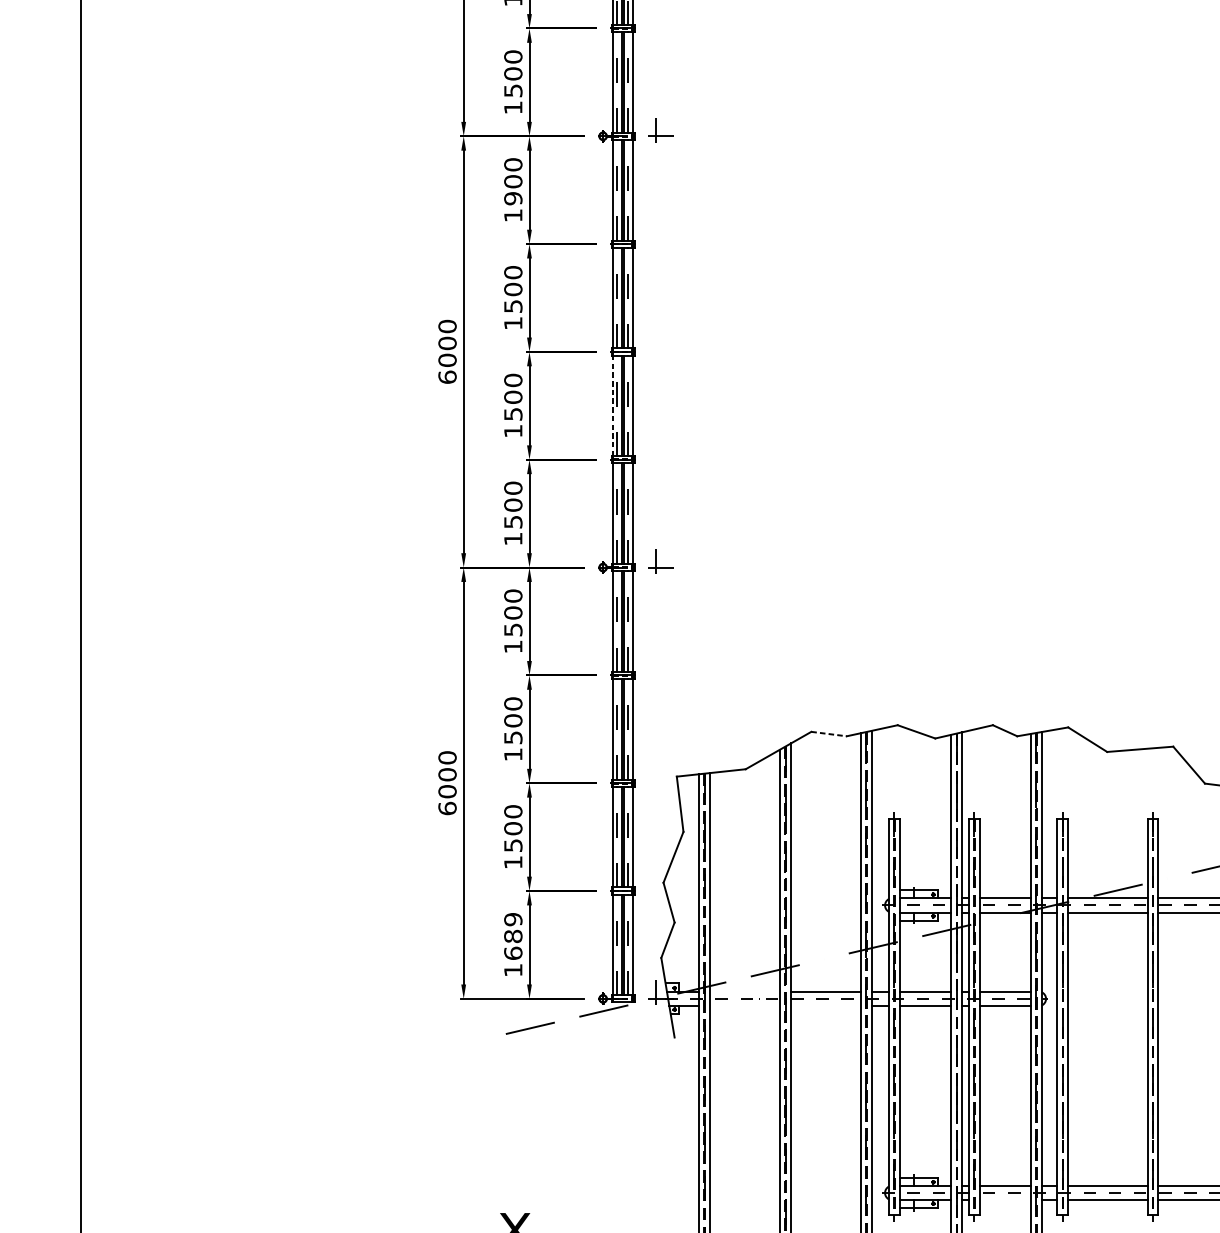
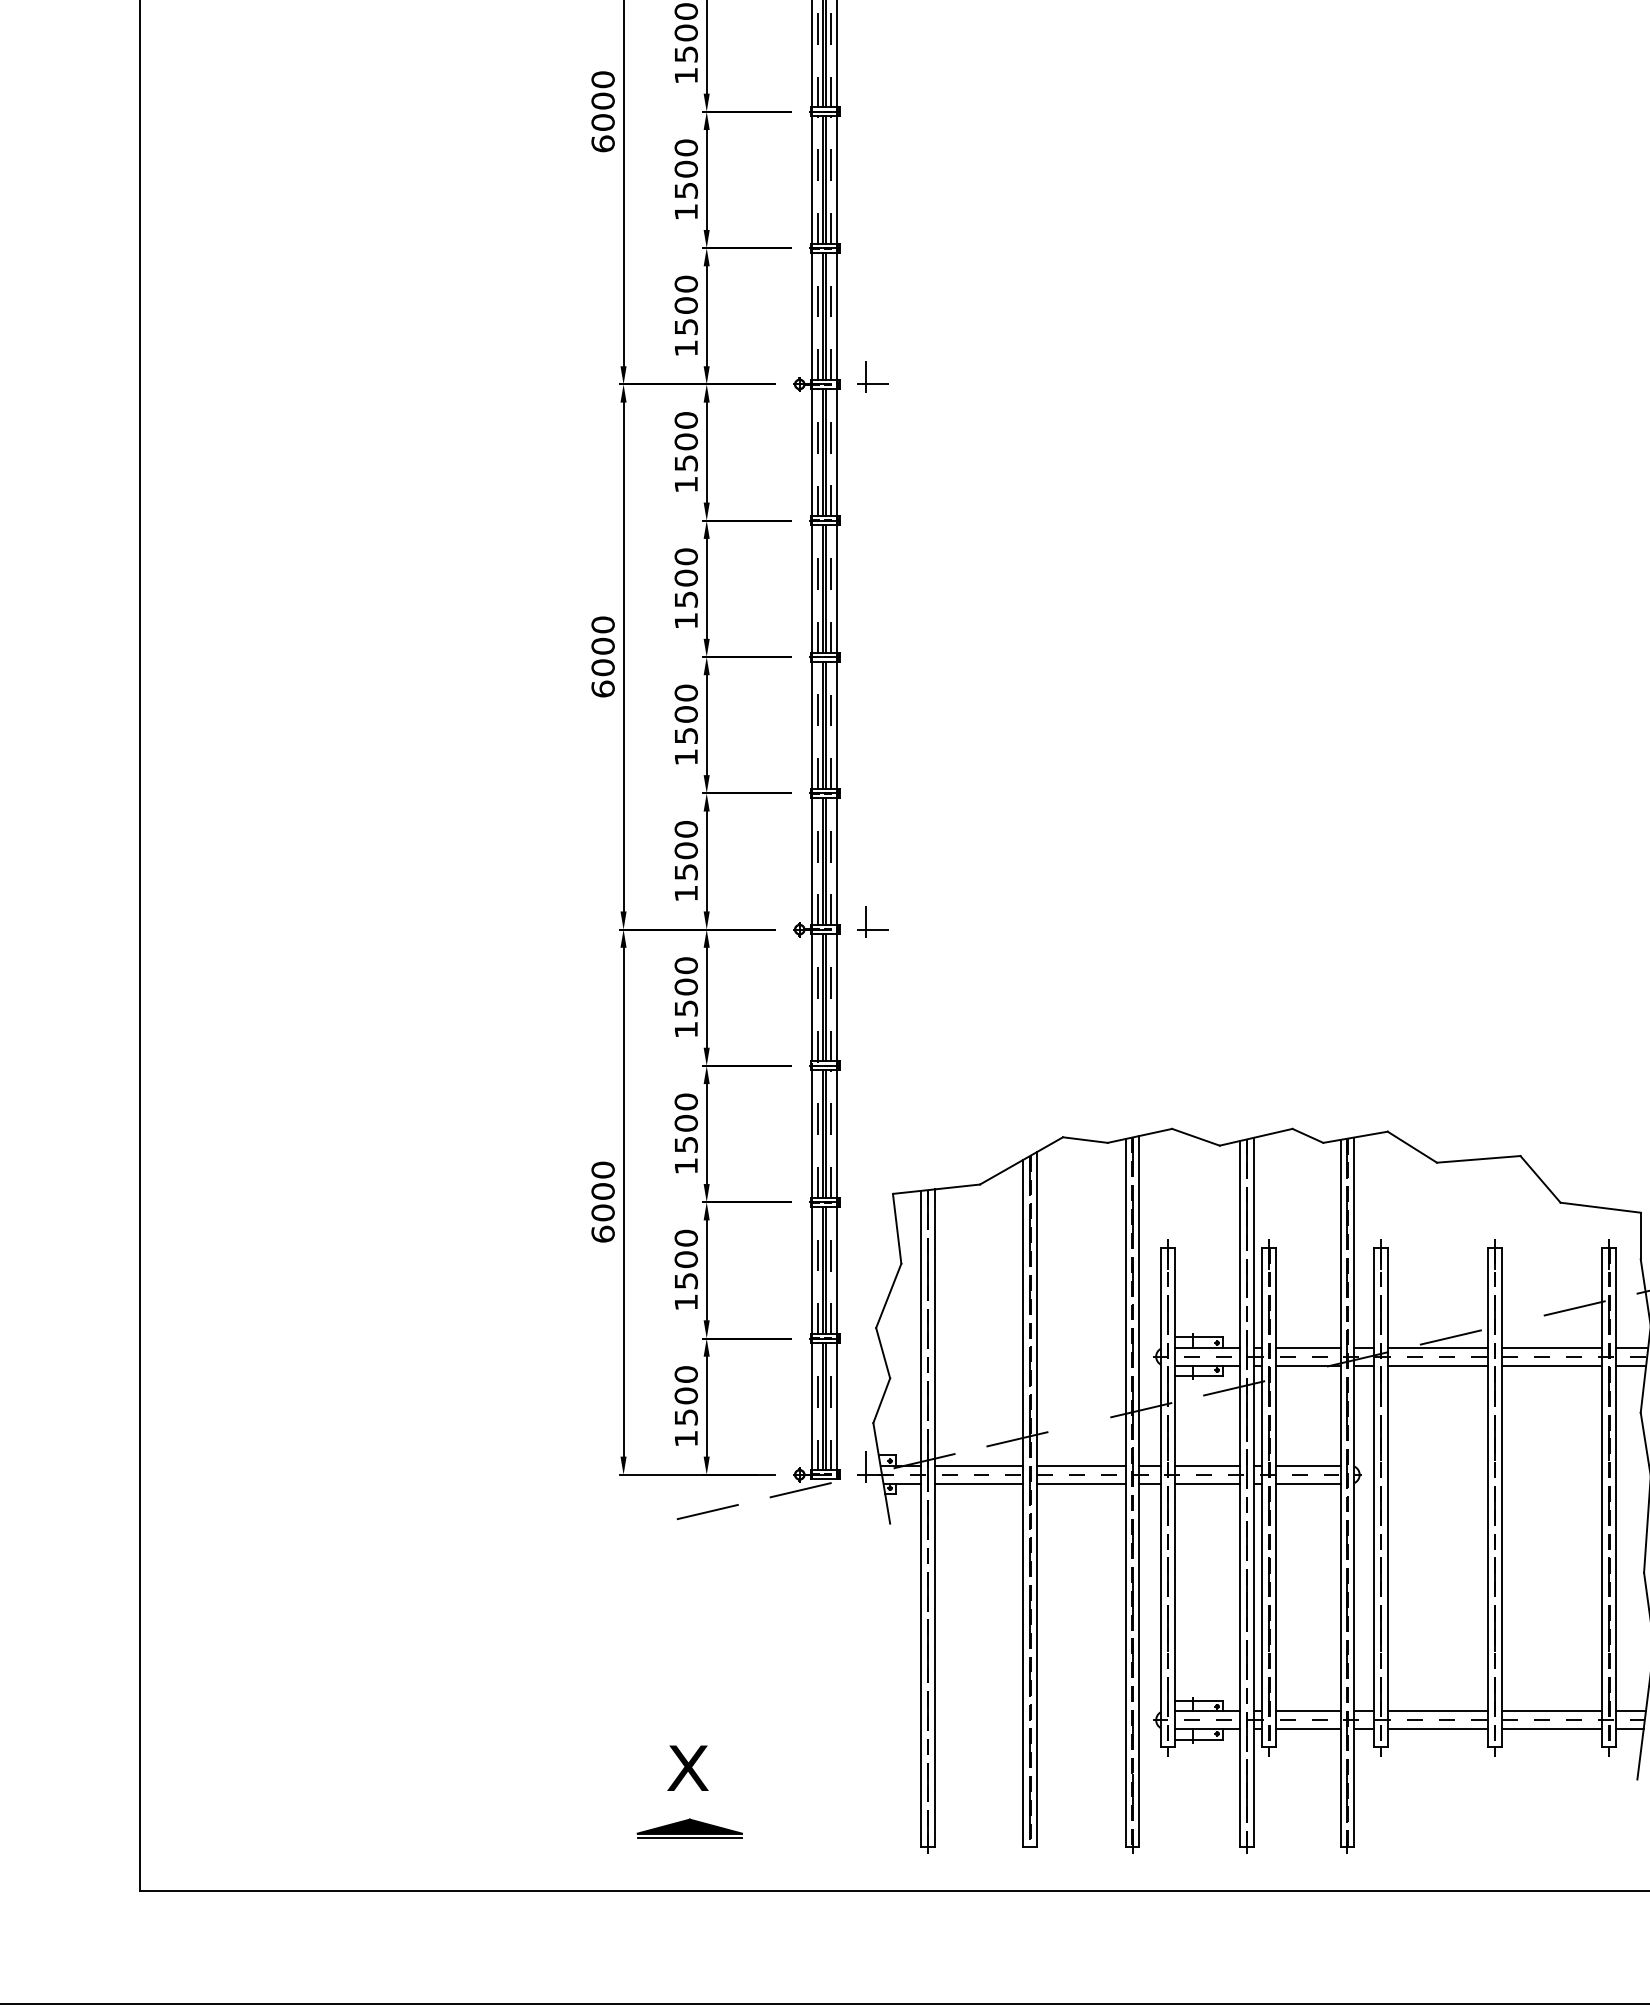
text: (512, 198) -> (685, 463), 1900 -> 1500
line: (613, 406) -> (812, 725), dashed -> solid
line: (829, 734) -> (1085, 1140), dashed -> solid
text: (512, 936) -> (685, 1395), 1689 -> 1500
line: (744, 991) -> (978, 1465), added
line: (744, 1005) -> (978, 1483), added
line: (825, 1005) -> (1081, 1483), added
line: (1005, 1200) -> (1308, 1729), added

